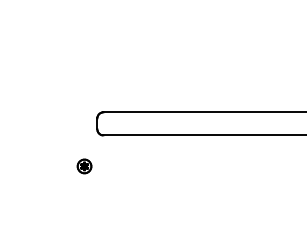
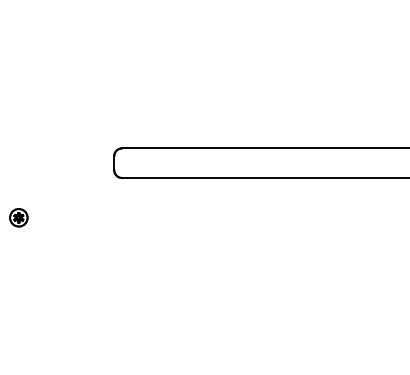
part: (84, 166) -> (18, 217), moved

